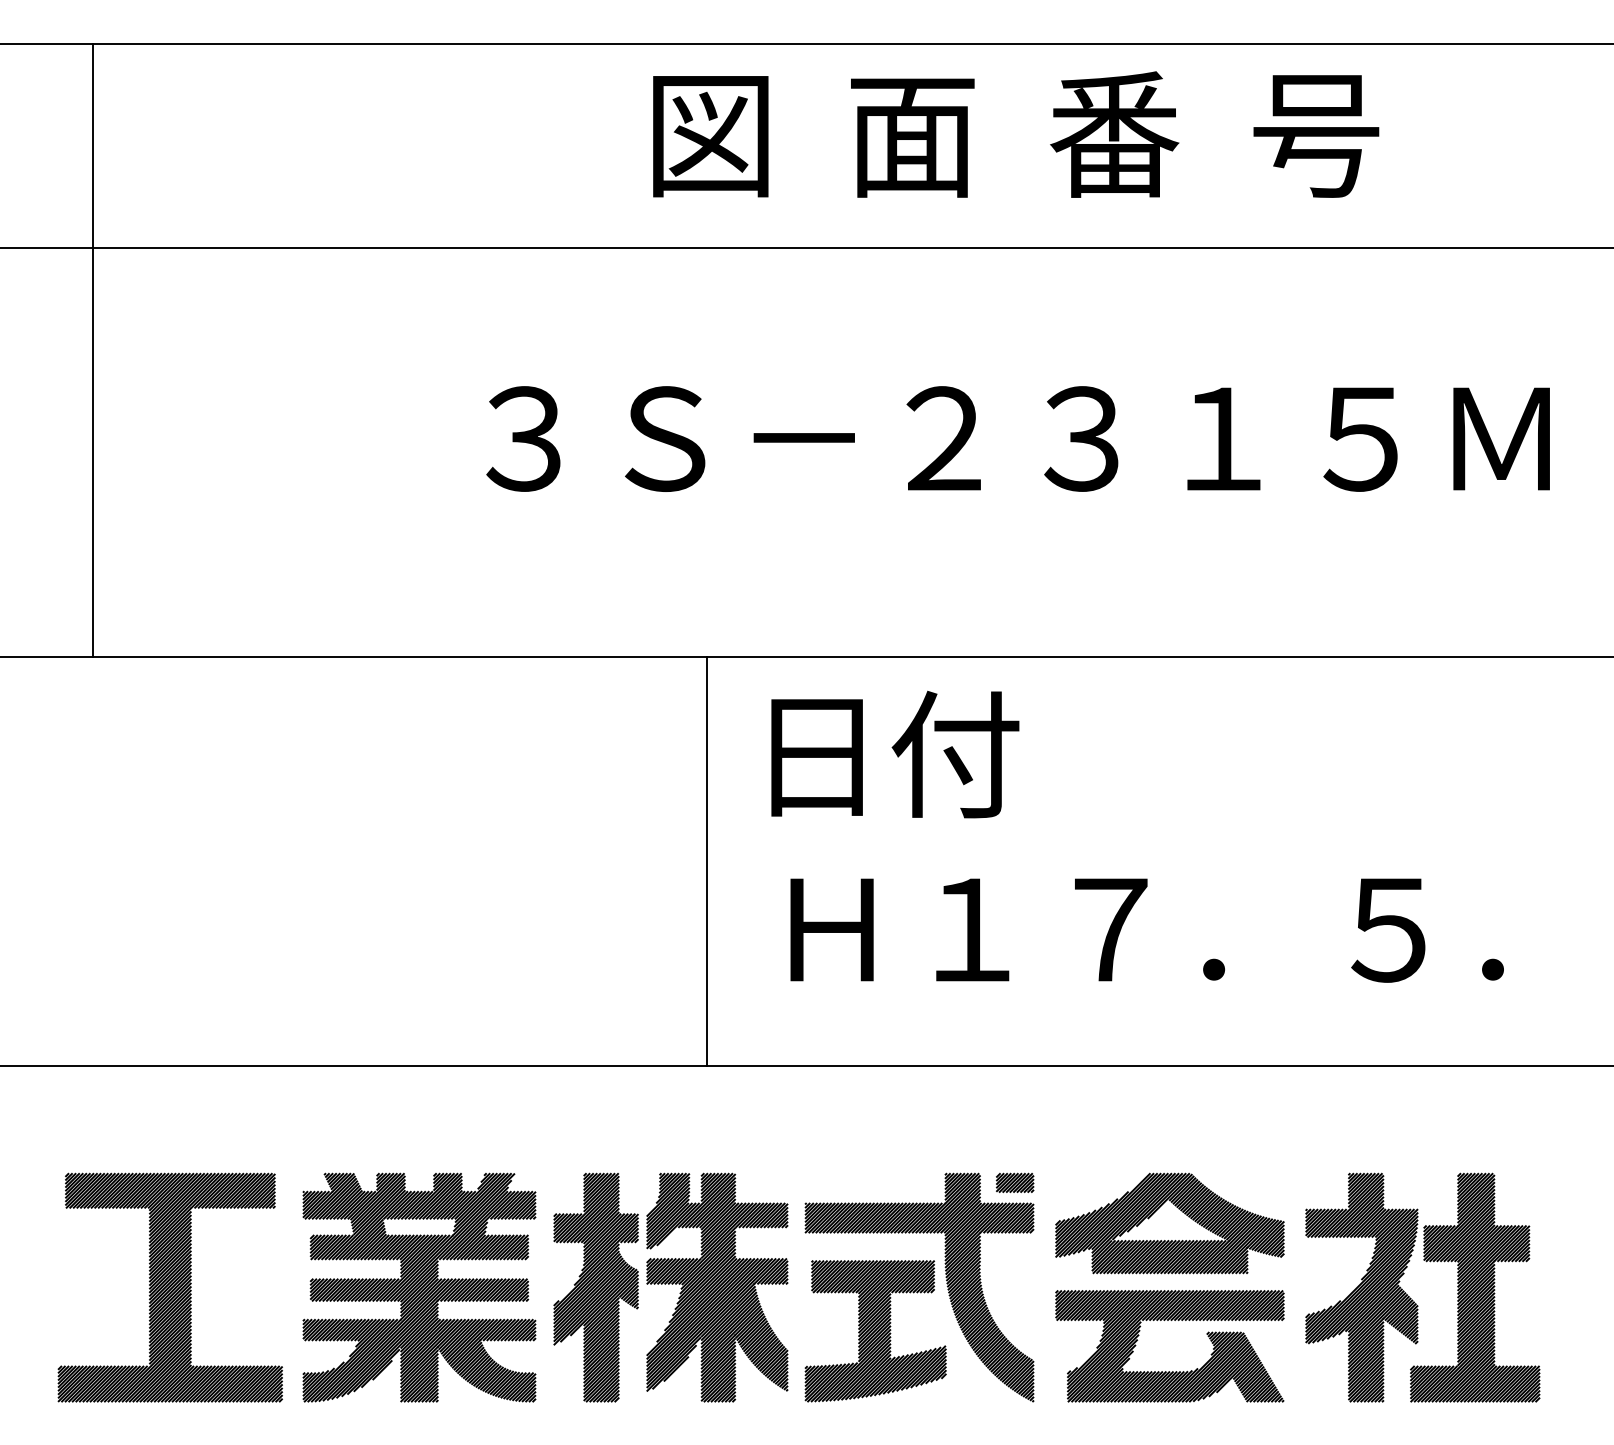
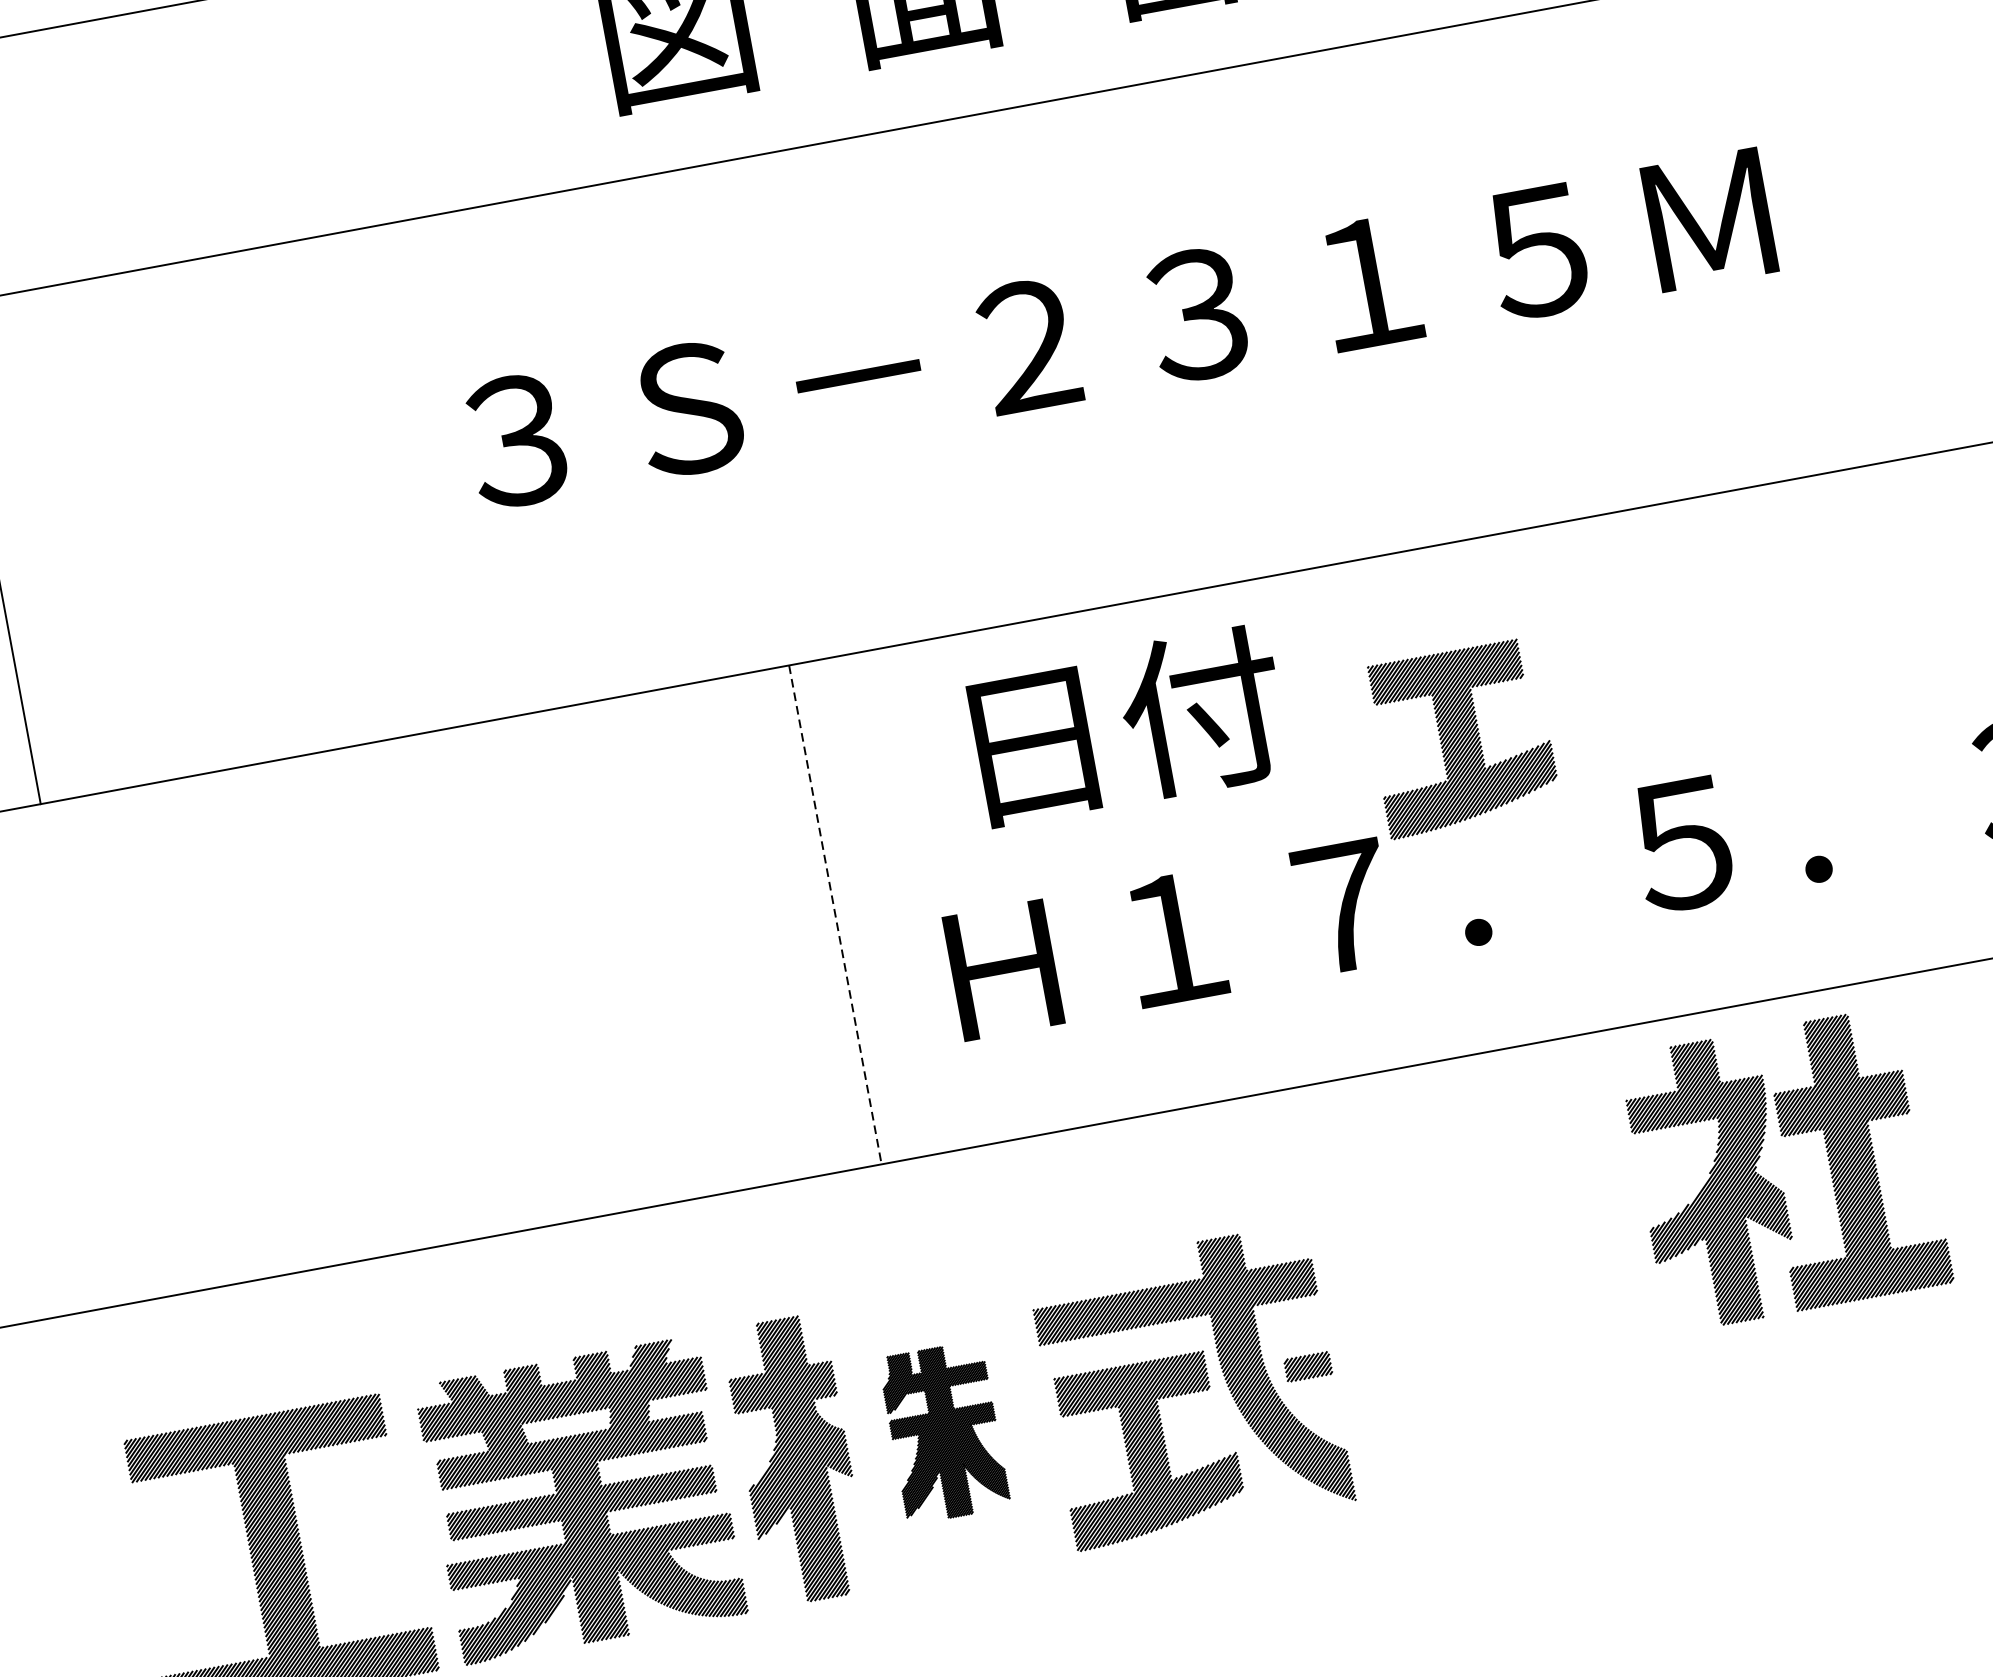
text: (895, 754) -> (1129, 725), moved
part: (1228, 813) -> (1461, 738), added
line: (706, 861) -> (834, 915), solid -> dashed
part: (1014, 1182) -> (1307, 1366), moved
part: (1169, 1223) -> (1481, 1252), removed
part: (717, 1287) -> (944, 1432), size x0.6
part: (1411, 1298) -> (1774, 1185), moved
part: (1169, 1371) -> (1515, 1432), removed

